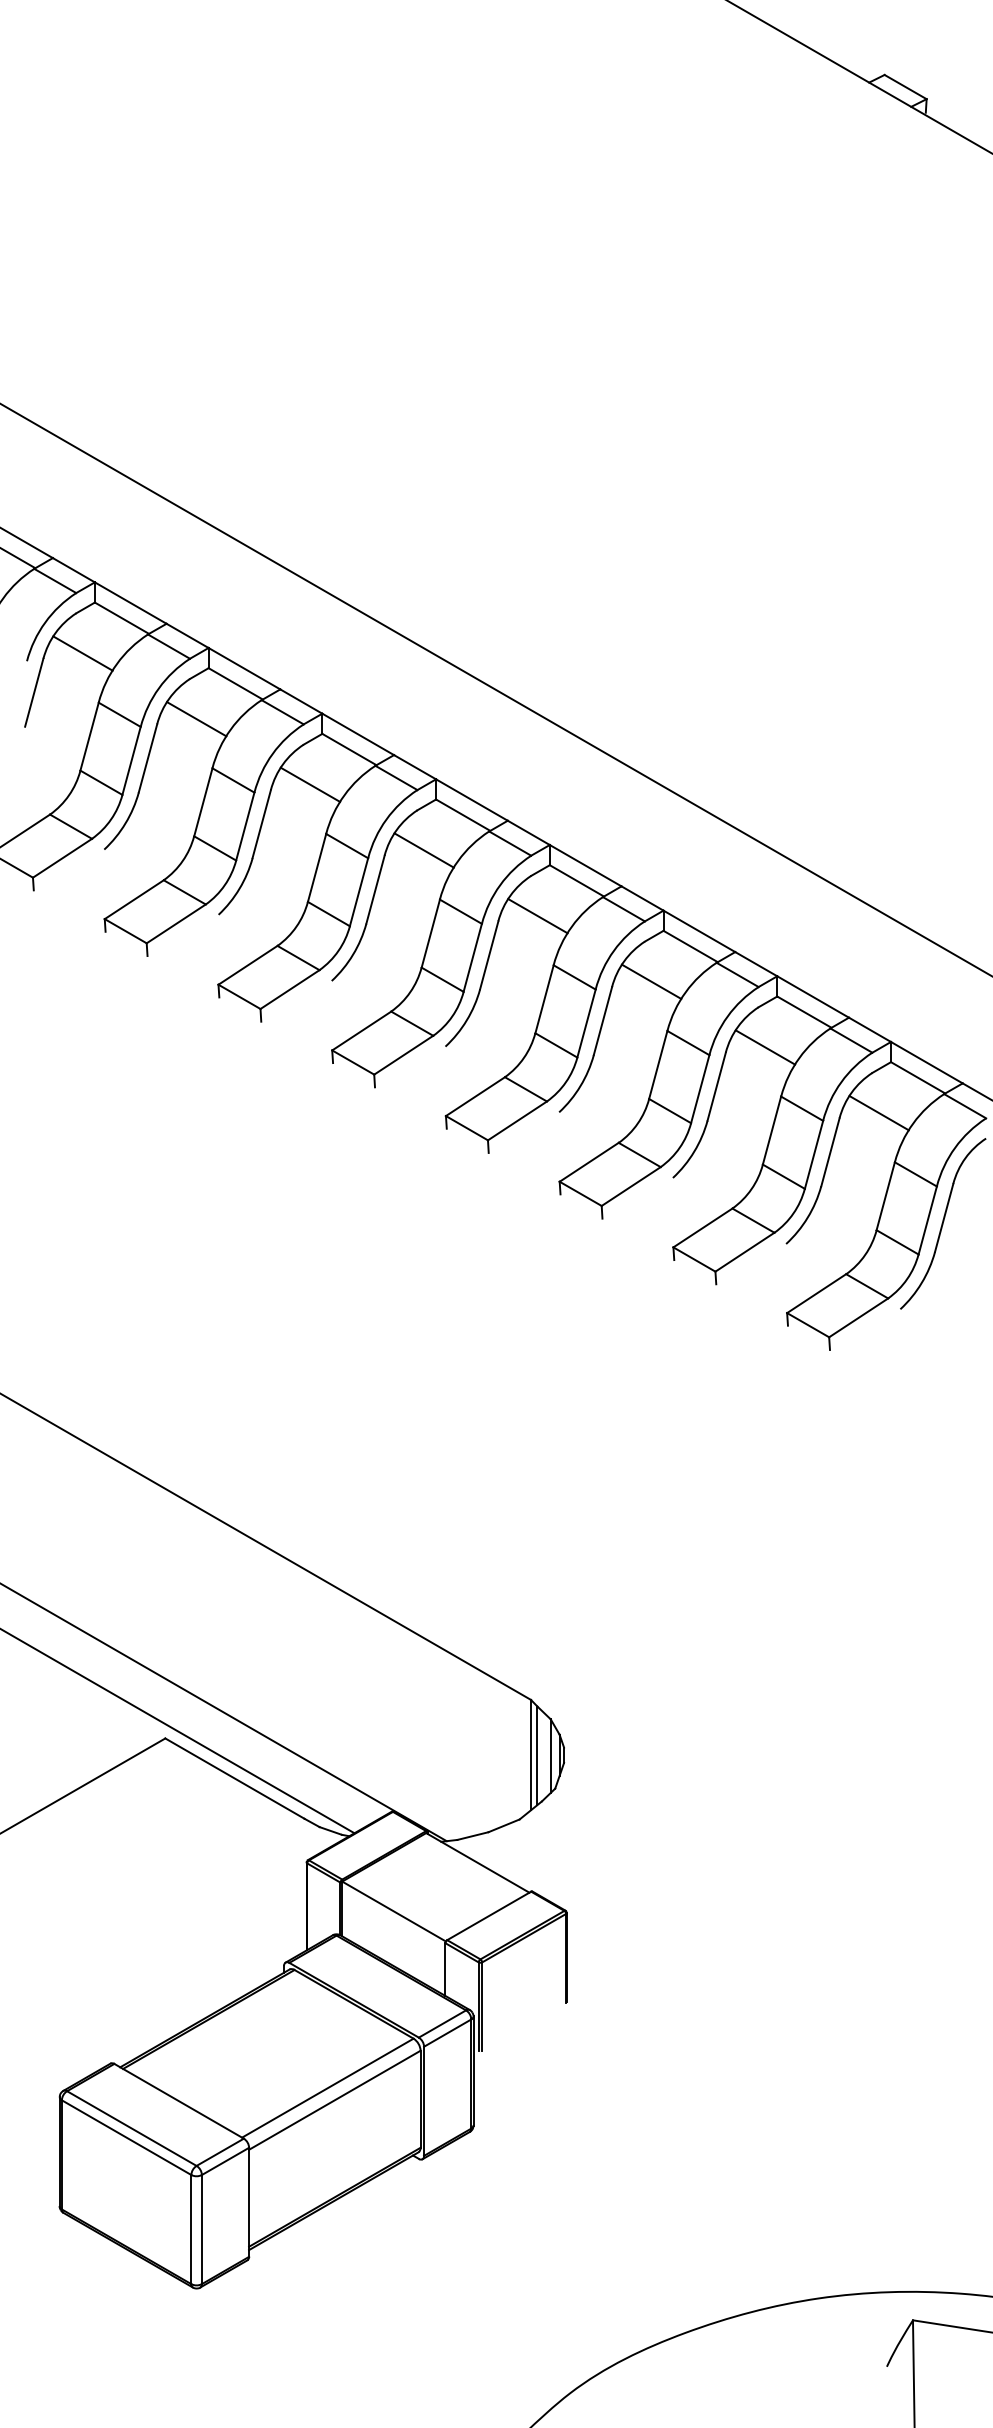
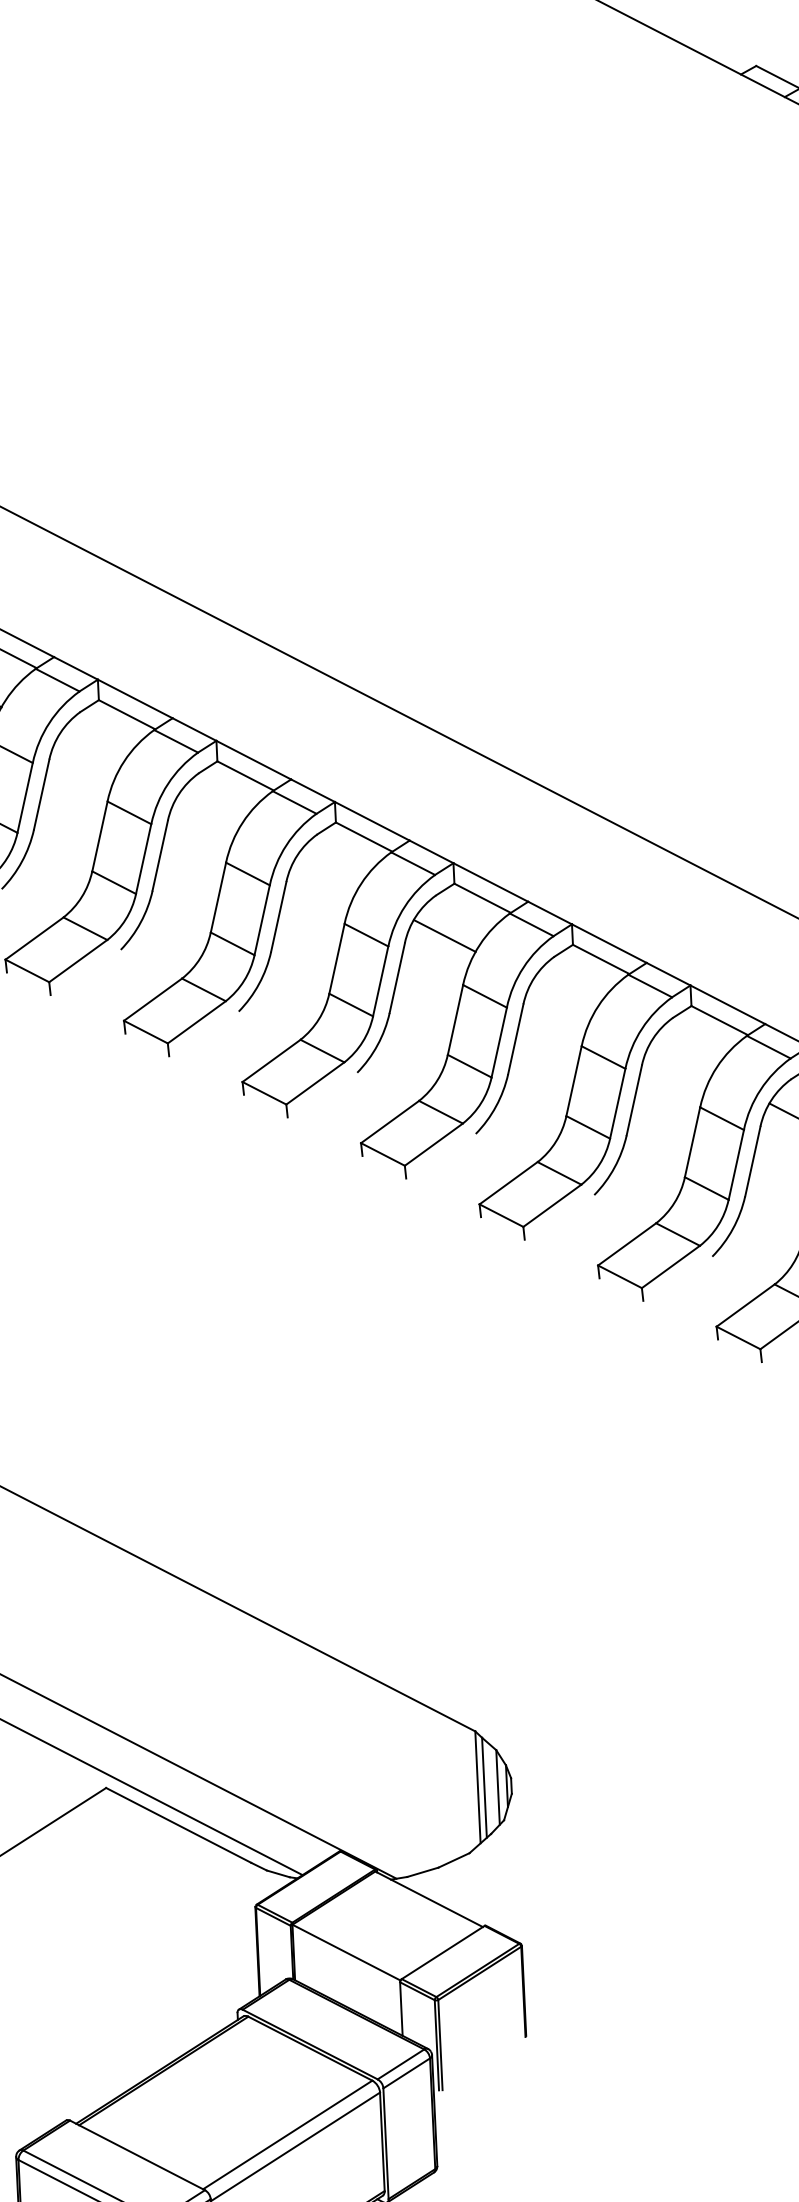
line: (196, 719) -> (89, 752), removed
line: (310, 784) -> (207, 813), removed
line: (423, 850) -> (325, 874), removed
line: (651, 981) -> (563, 996), removed
line: (765, 1047) -> (681, 1058), removed

